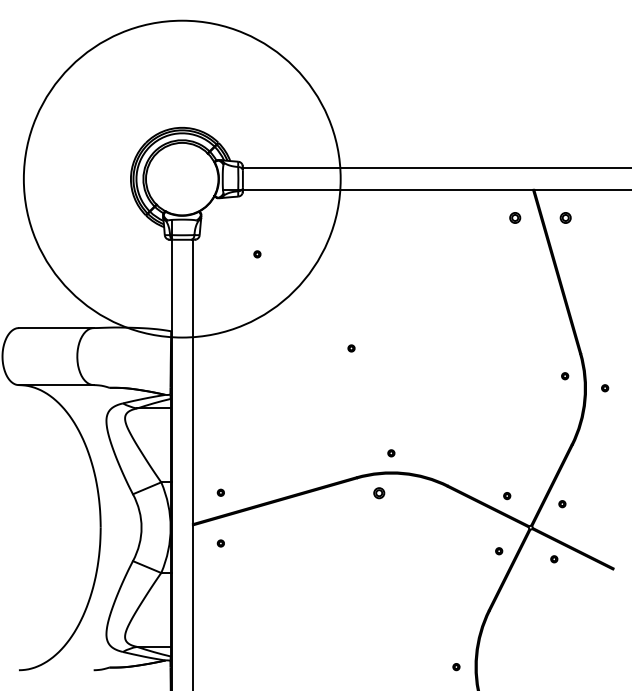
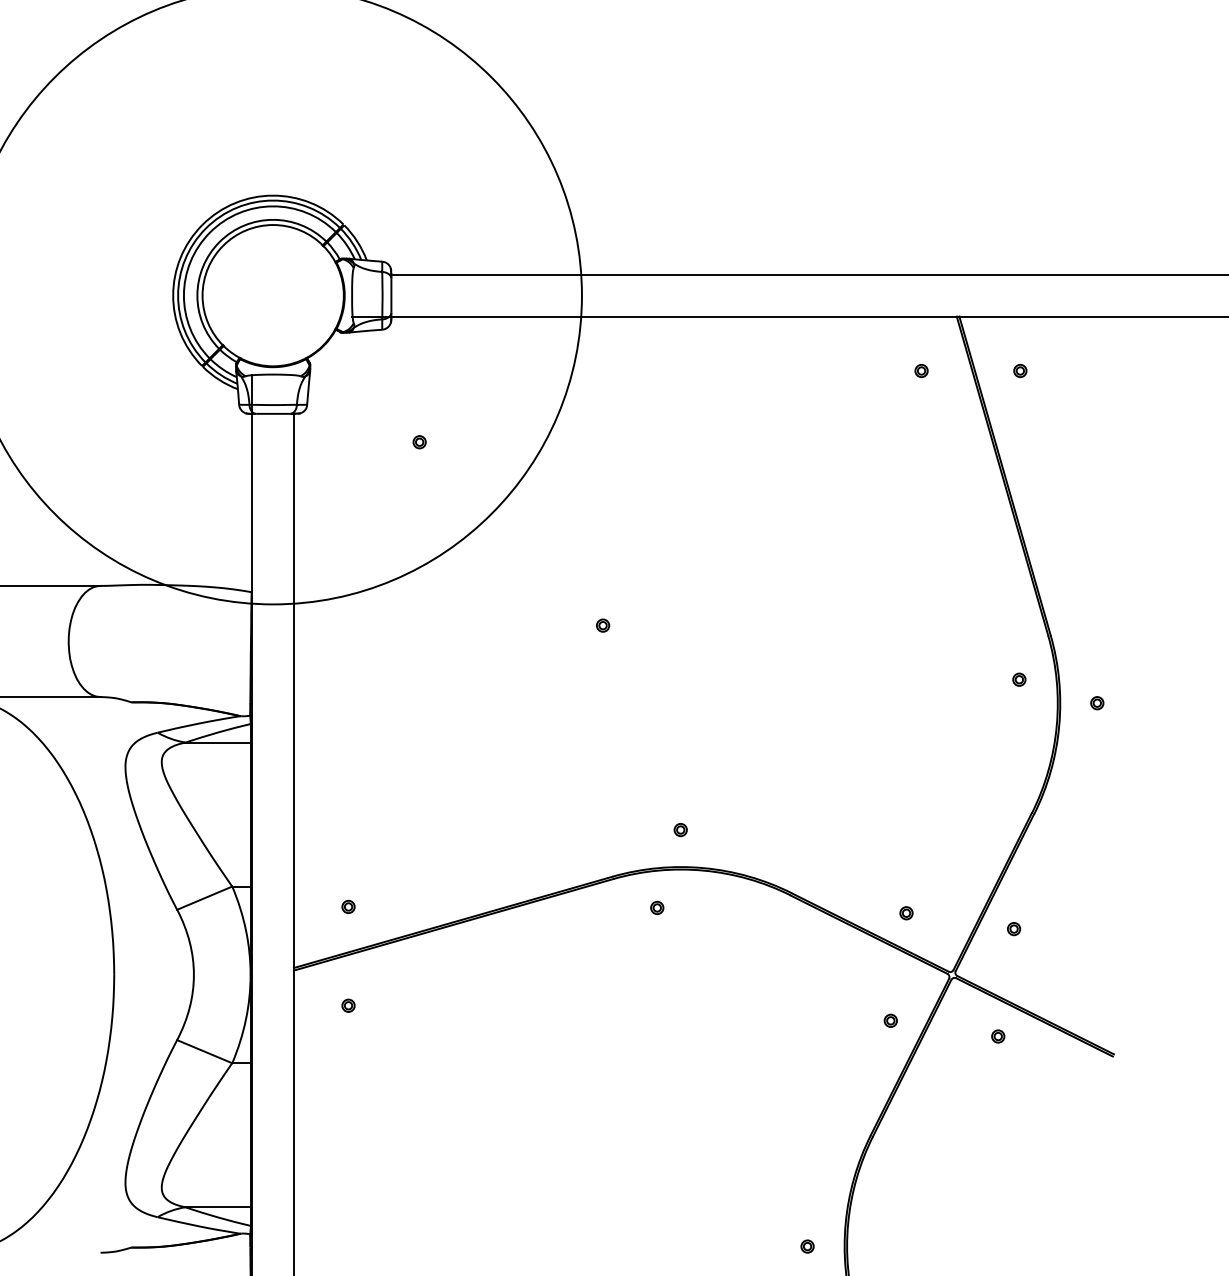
part: (514, 217) -> (920, 370), size x0.62
part: (565, 217) -> (1020, 370), size x0.62
part: (379, 493) -> (657, 908), size x0.62

